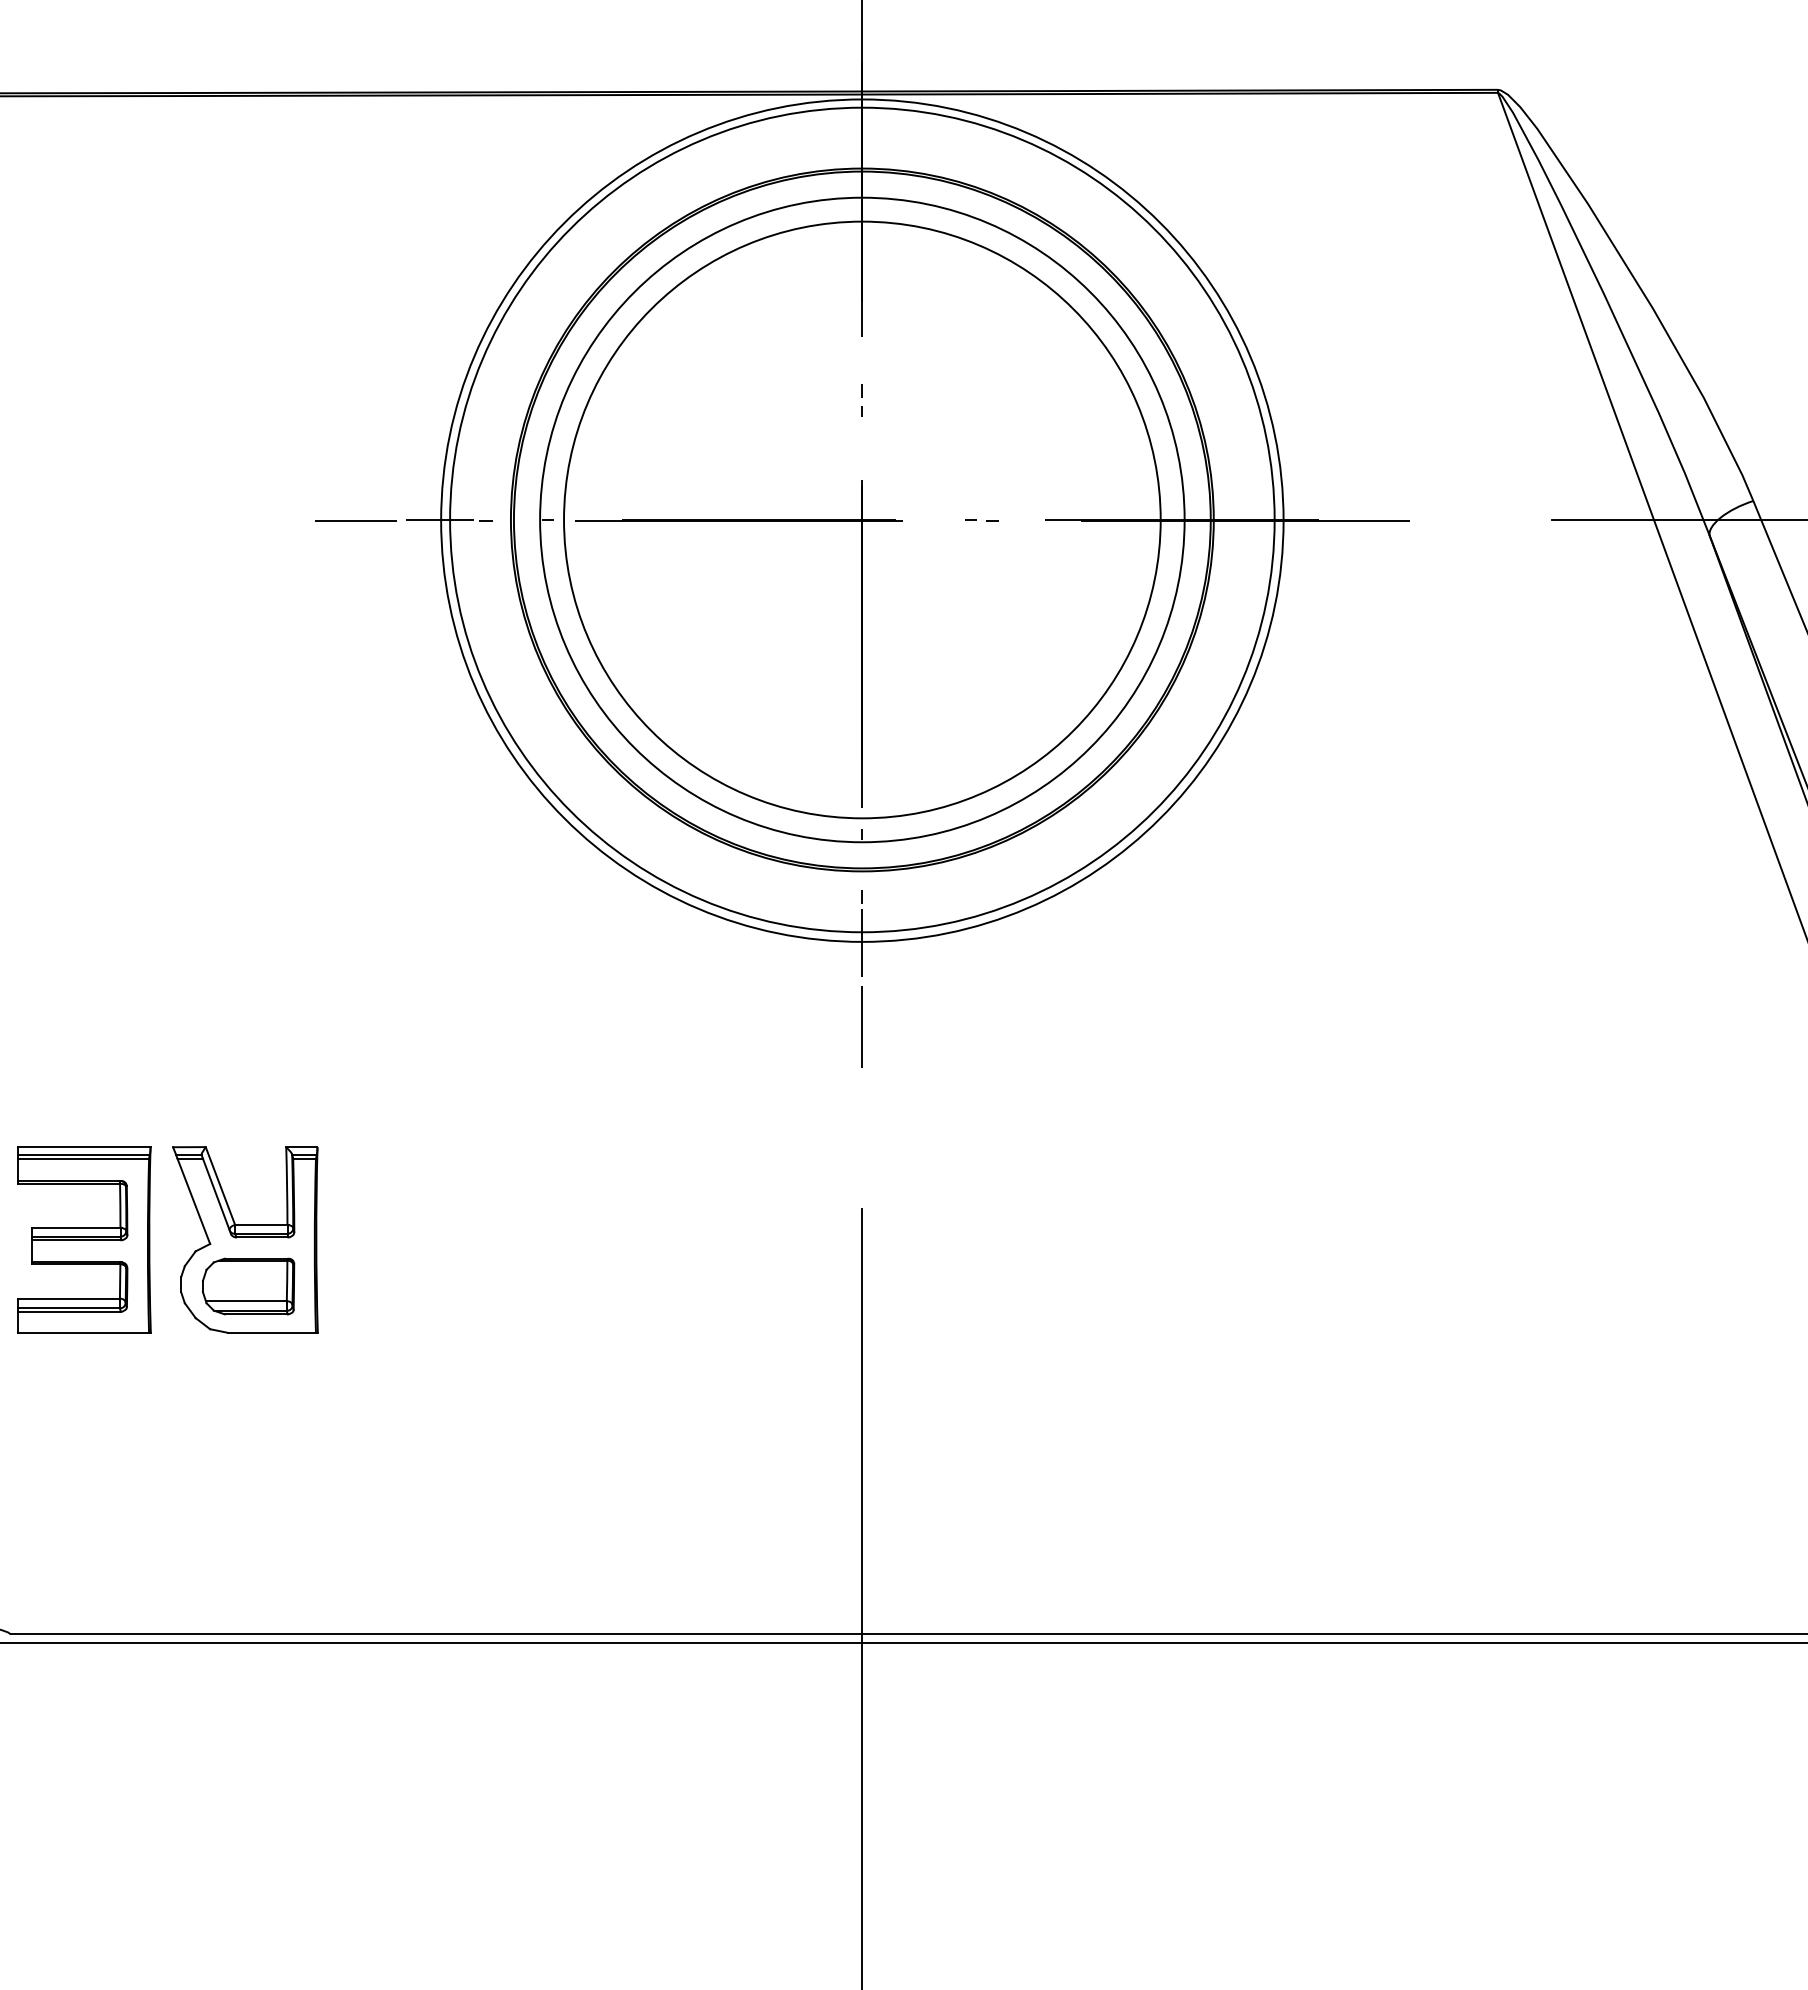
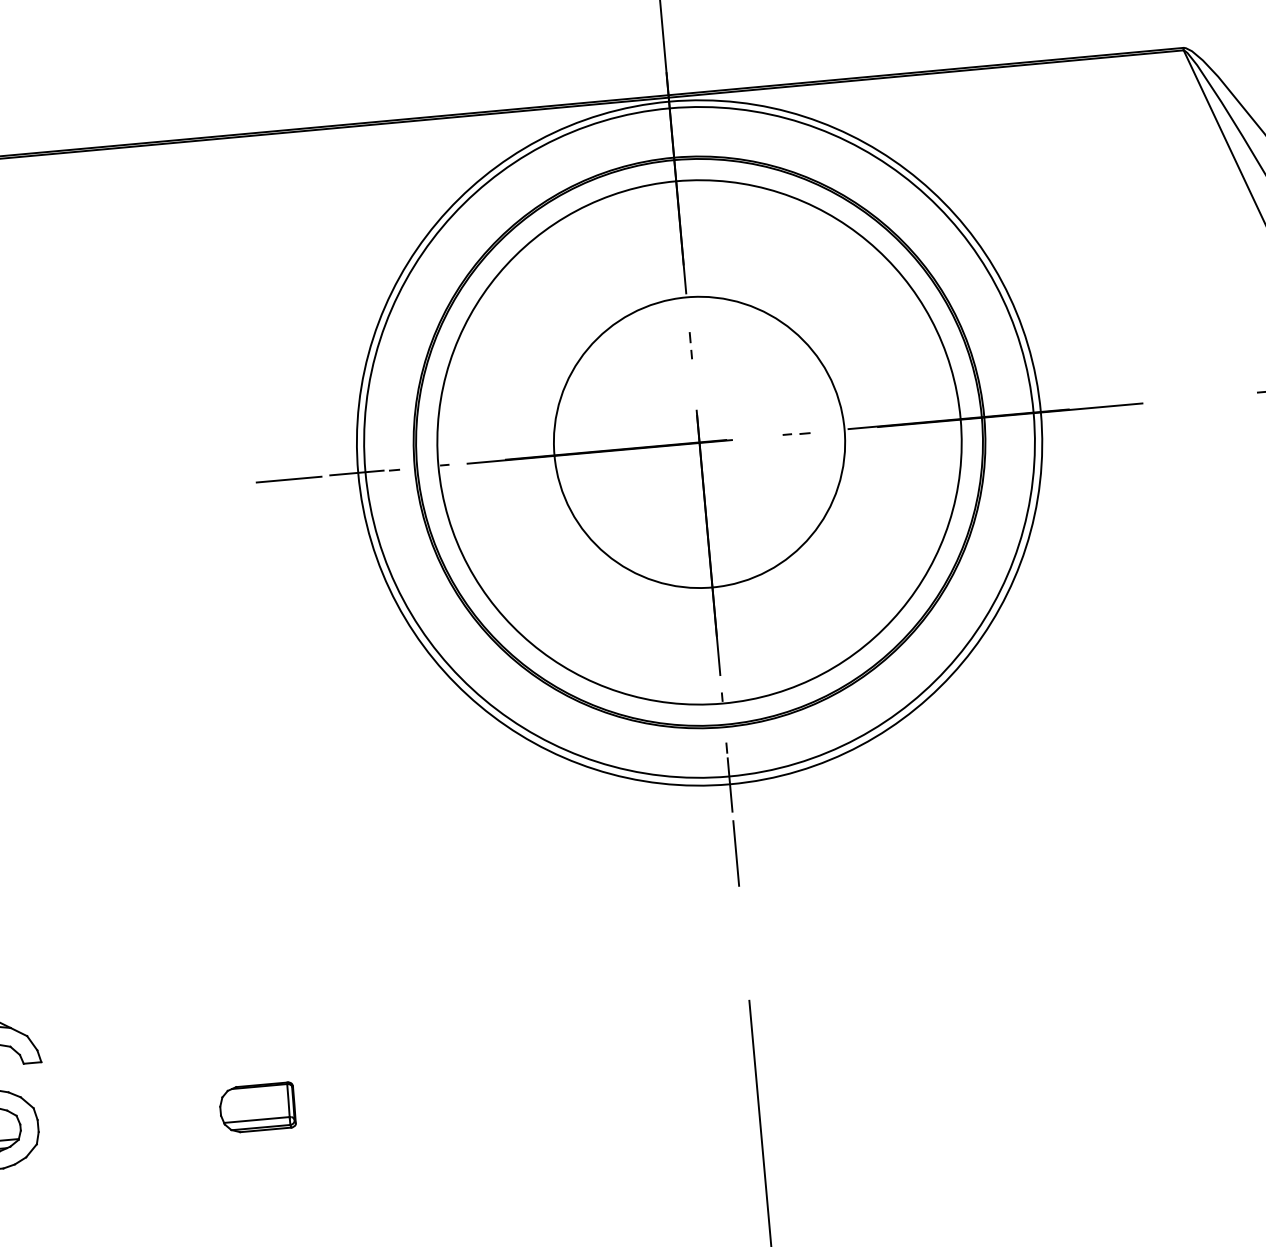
circle: (862, 519) -> (699, 442), size x0.6
part: (84, 1239) -> (121, 1081), removed
part: (245, 1239) -> (251, 1070), removed

